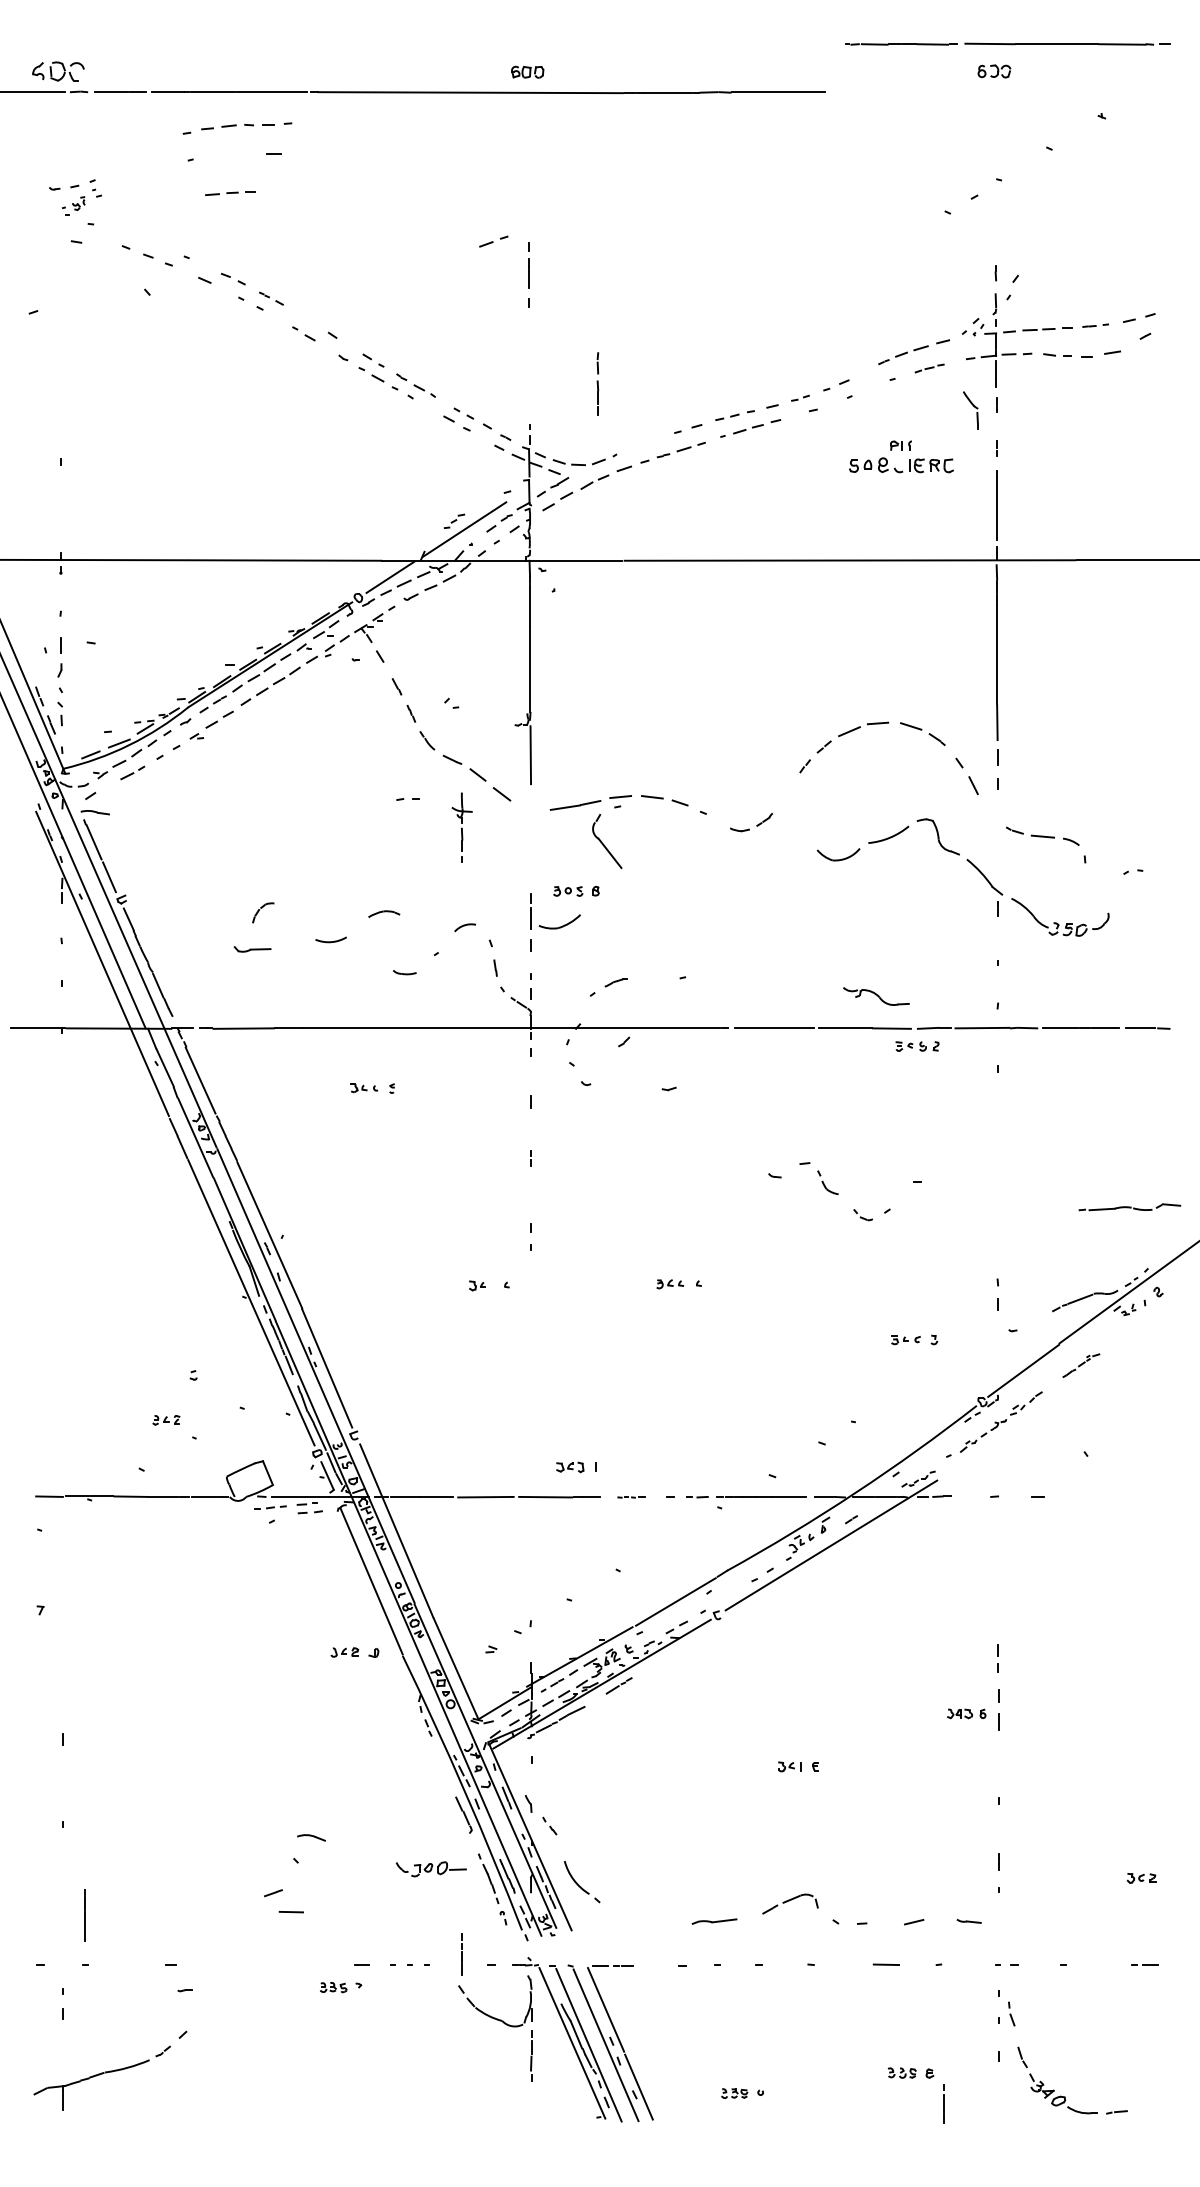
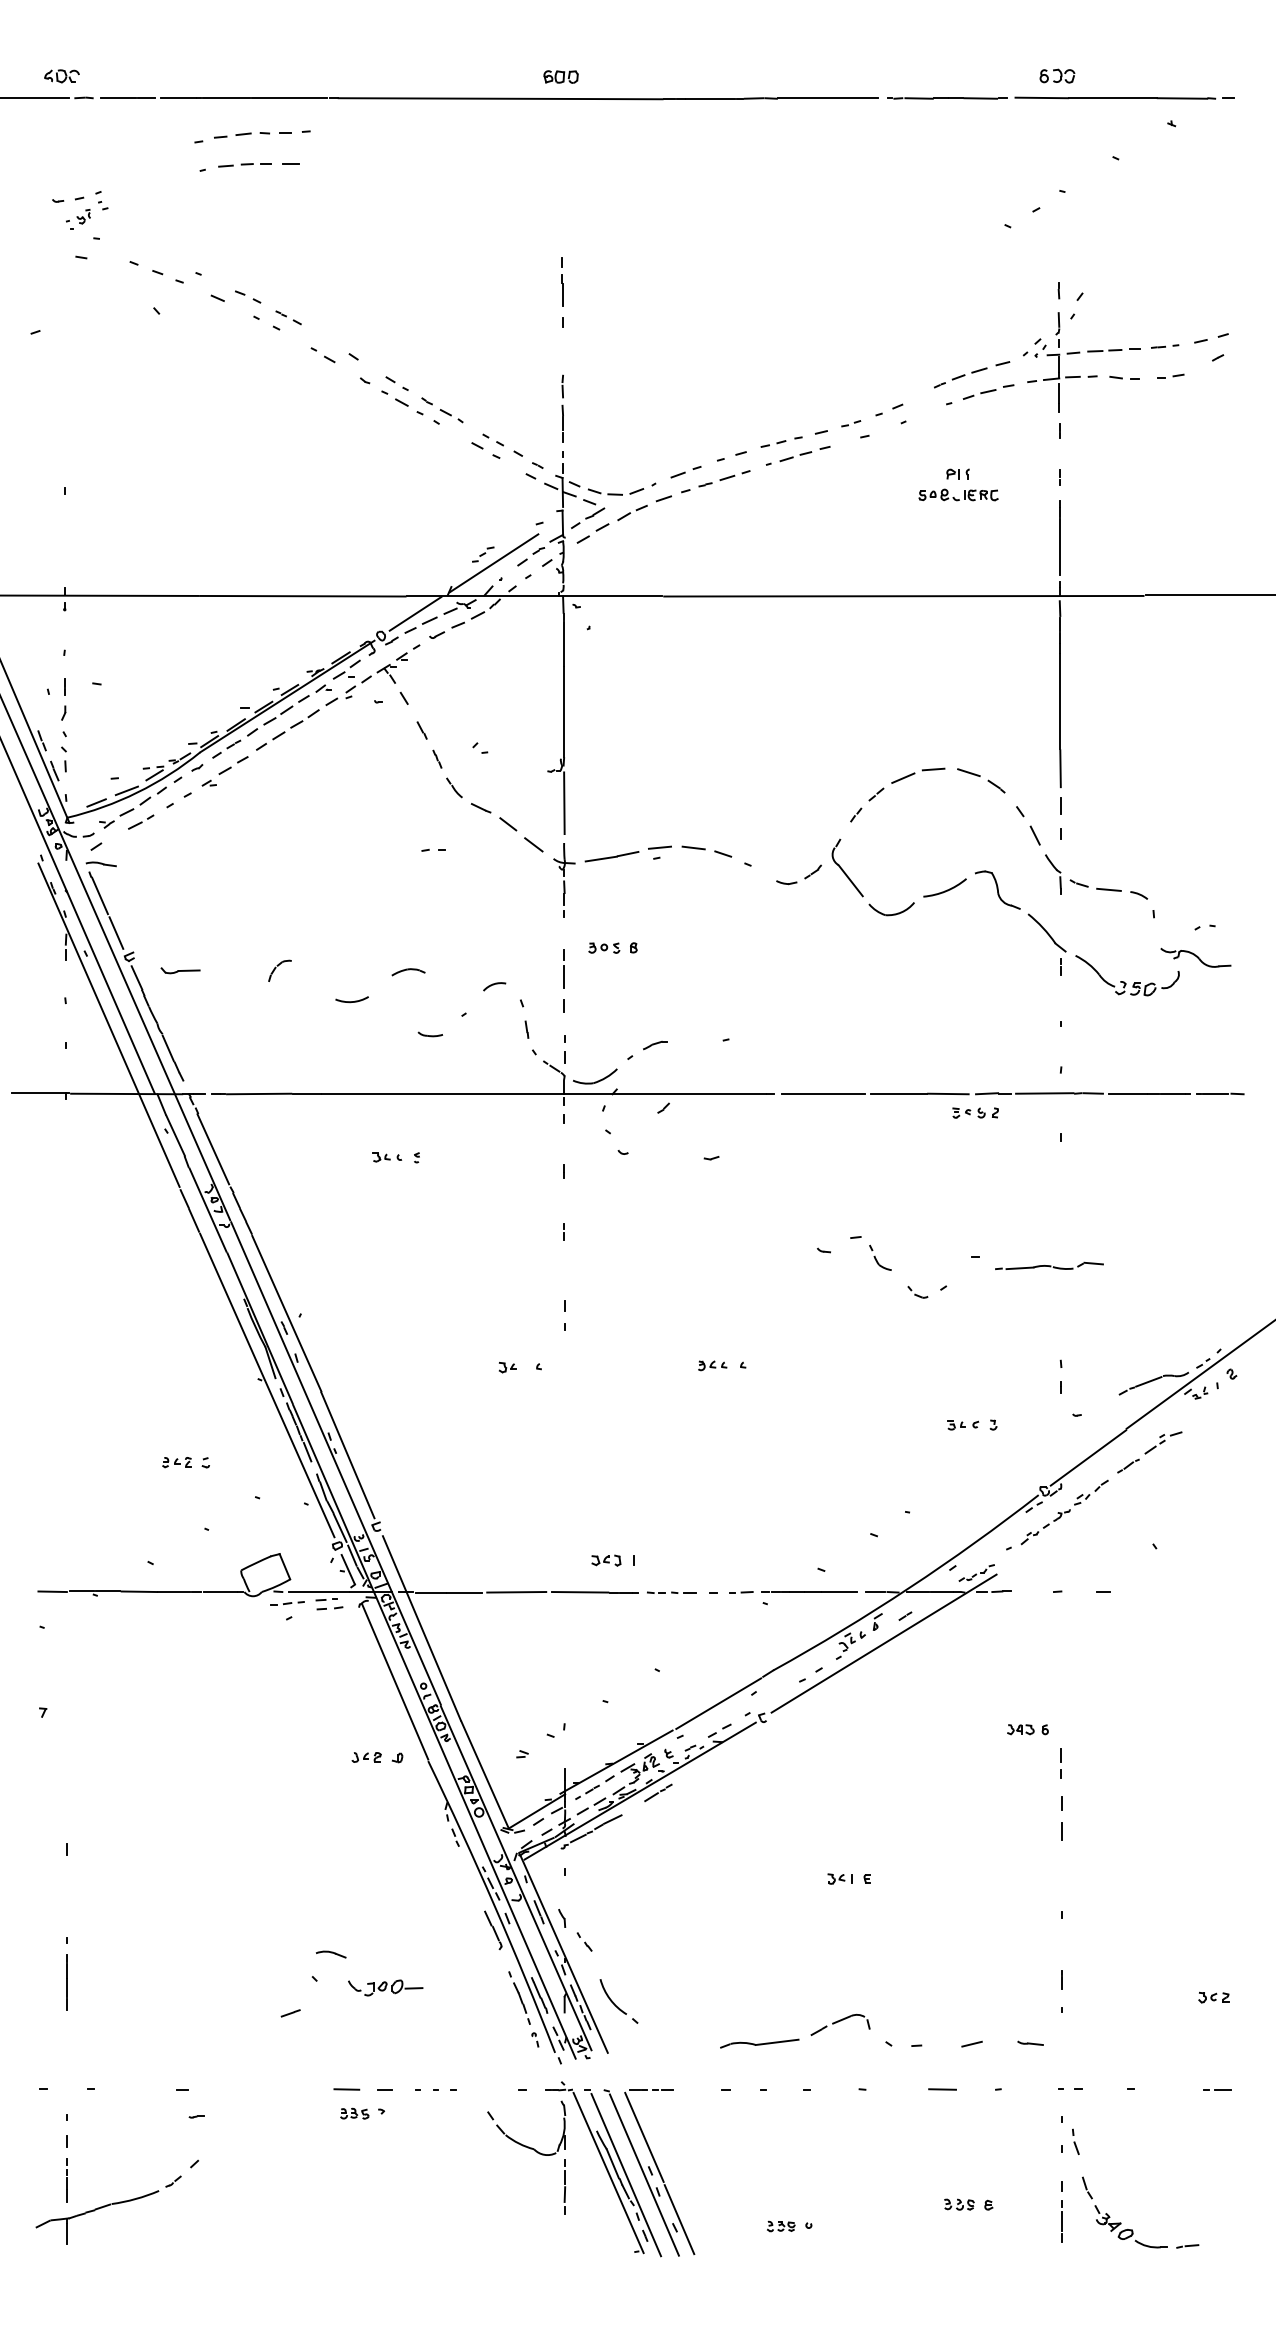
part: (1007, 43) -> (1060, 97), moved
part: (57, 71) -> (61, 76), size x0.62
part: (229, 194) -> (244, 165), moved
part: (493, 241) -> (685, 472), moved
part: (1100, 352) -> (1170, 375), size x0.62
part: (929, 367) -> (988, 391), size x1.67
line: (597, 383) -> (562, 408), moved
part: (970, 410) -> (1053, 874), moved
part: (901, 464) -> (958, 494), size x0.71
part: (462, 827) -> (564, 880), moved
part: (607, 841) -> (847, 867), moved
part: (560, 921) -> (595, 1076), moved
part: (252, 949) -> (180, 970), moved
part: (876, 996) -> (1195, 957), moved
part: (1129, 1206) -> (1049, 1265), moved
part: (1081, 1365) -> (1149, 1452), size x1.67
part: (166, 1420) -> (176, 1462), moved
part: (631, 1497) -> (671, 1592), size x1.67
part: (966, 1713) -> (1027, 1729), moved
part: (431, 1868) -> (385, 1987), moved
line: (291, 1912) -> (346, 2089), moved
line: (84, 1914) -> (66, 1982), moved
part: (714, 1921) -> (759, 2043), size x1.67
line: (461, 1954) -> (66, 2180), moved
line: (943, 2103) -> (1061, 2221), moved

